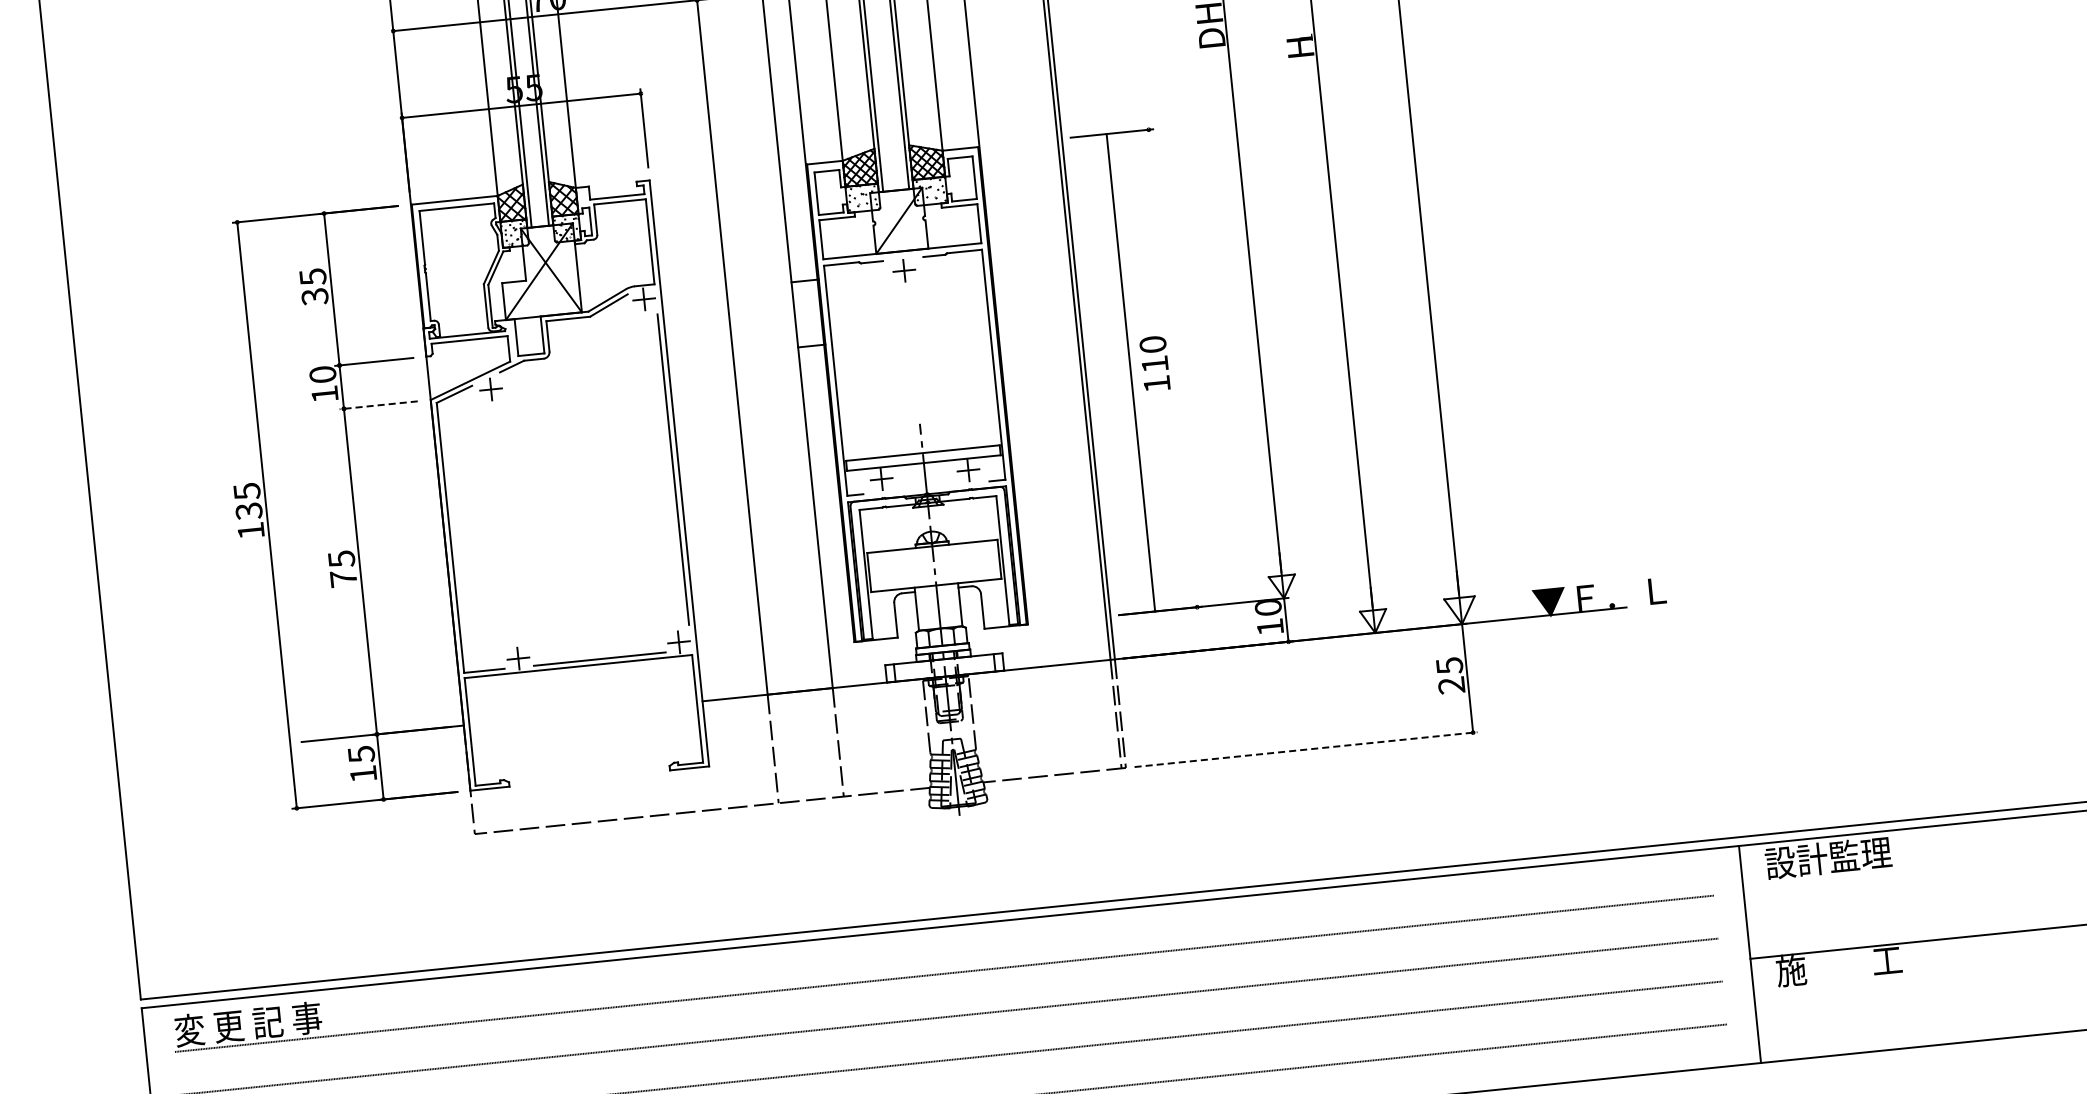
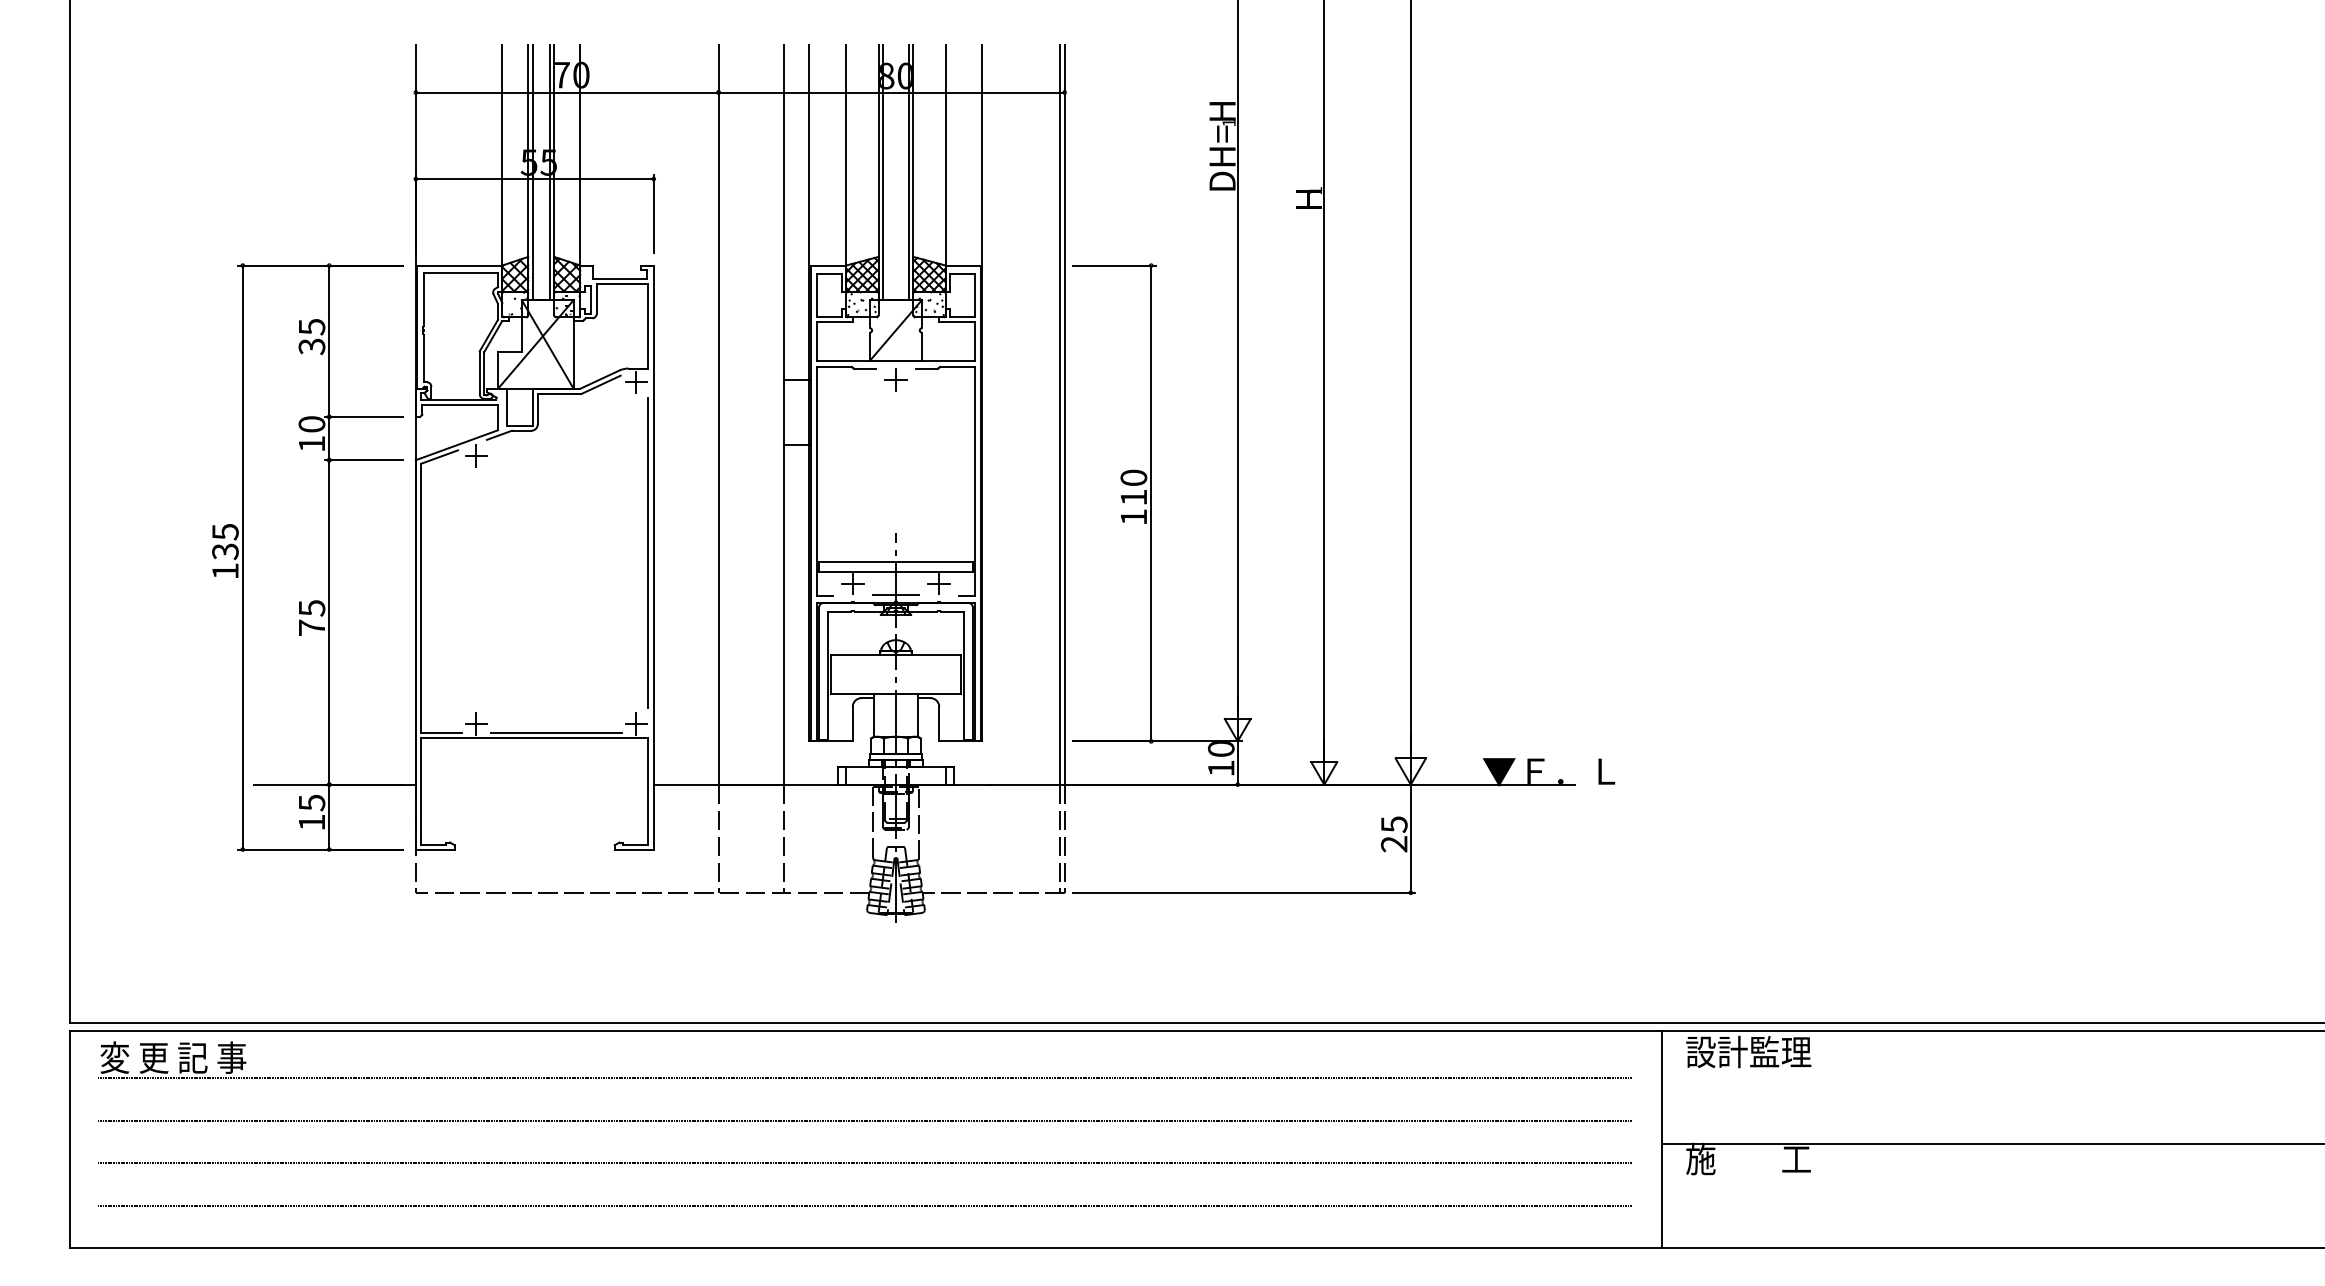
line: (1131, 372) -> (1151, 503), moved
line: (378, 405) -> (363, 460), dashed -> solid
line: (925, 486) -> (895, 595), added
line: (1306, 749) -> (1244, 892), dashed -> solid

